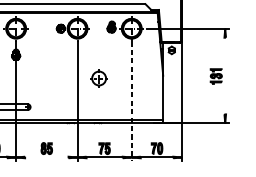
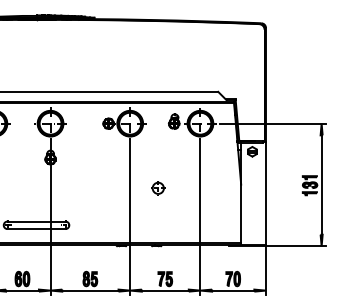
line: (225, 75) -> (321, 184), added
part: (99, 78) -> (158, 188), size x0.62
line: (131, 101) -> (200, 217), dashed -> solid
line: (46, 157) -> (90, 290), added

